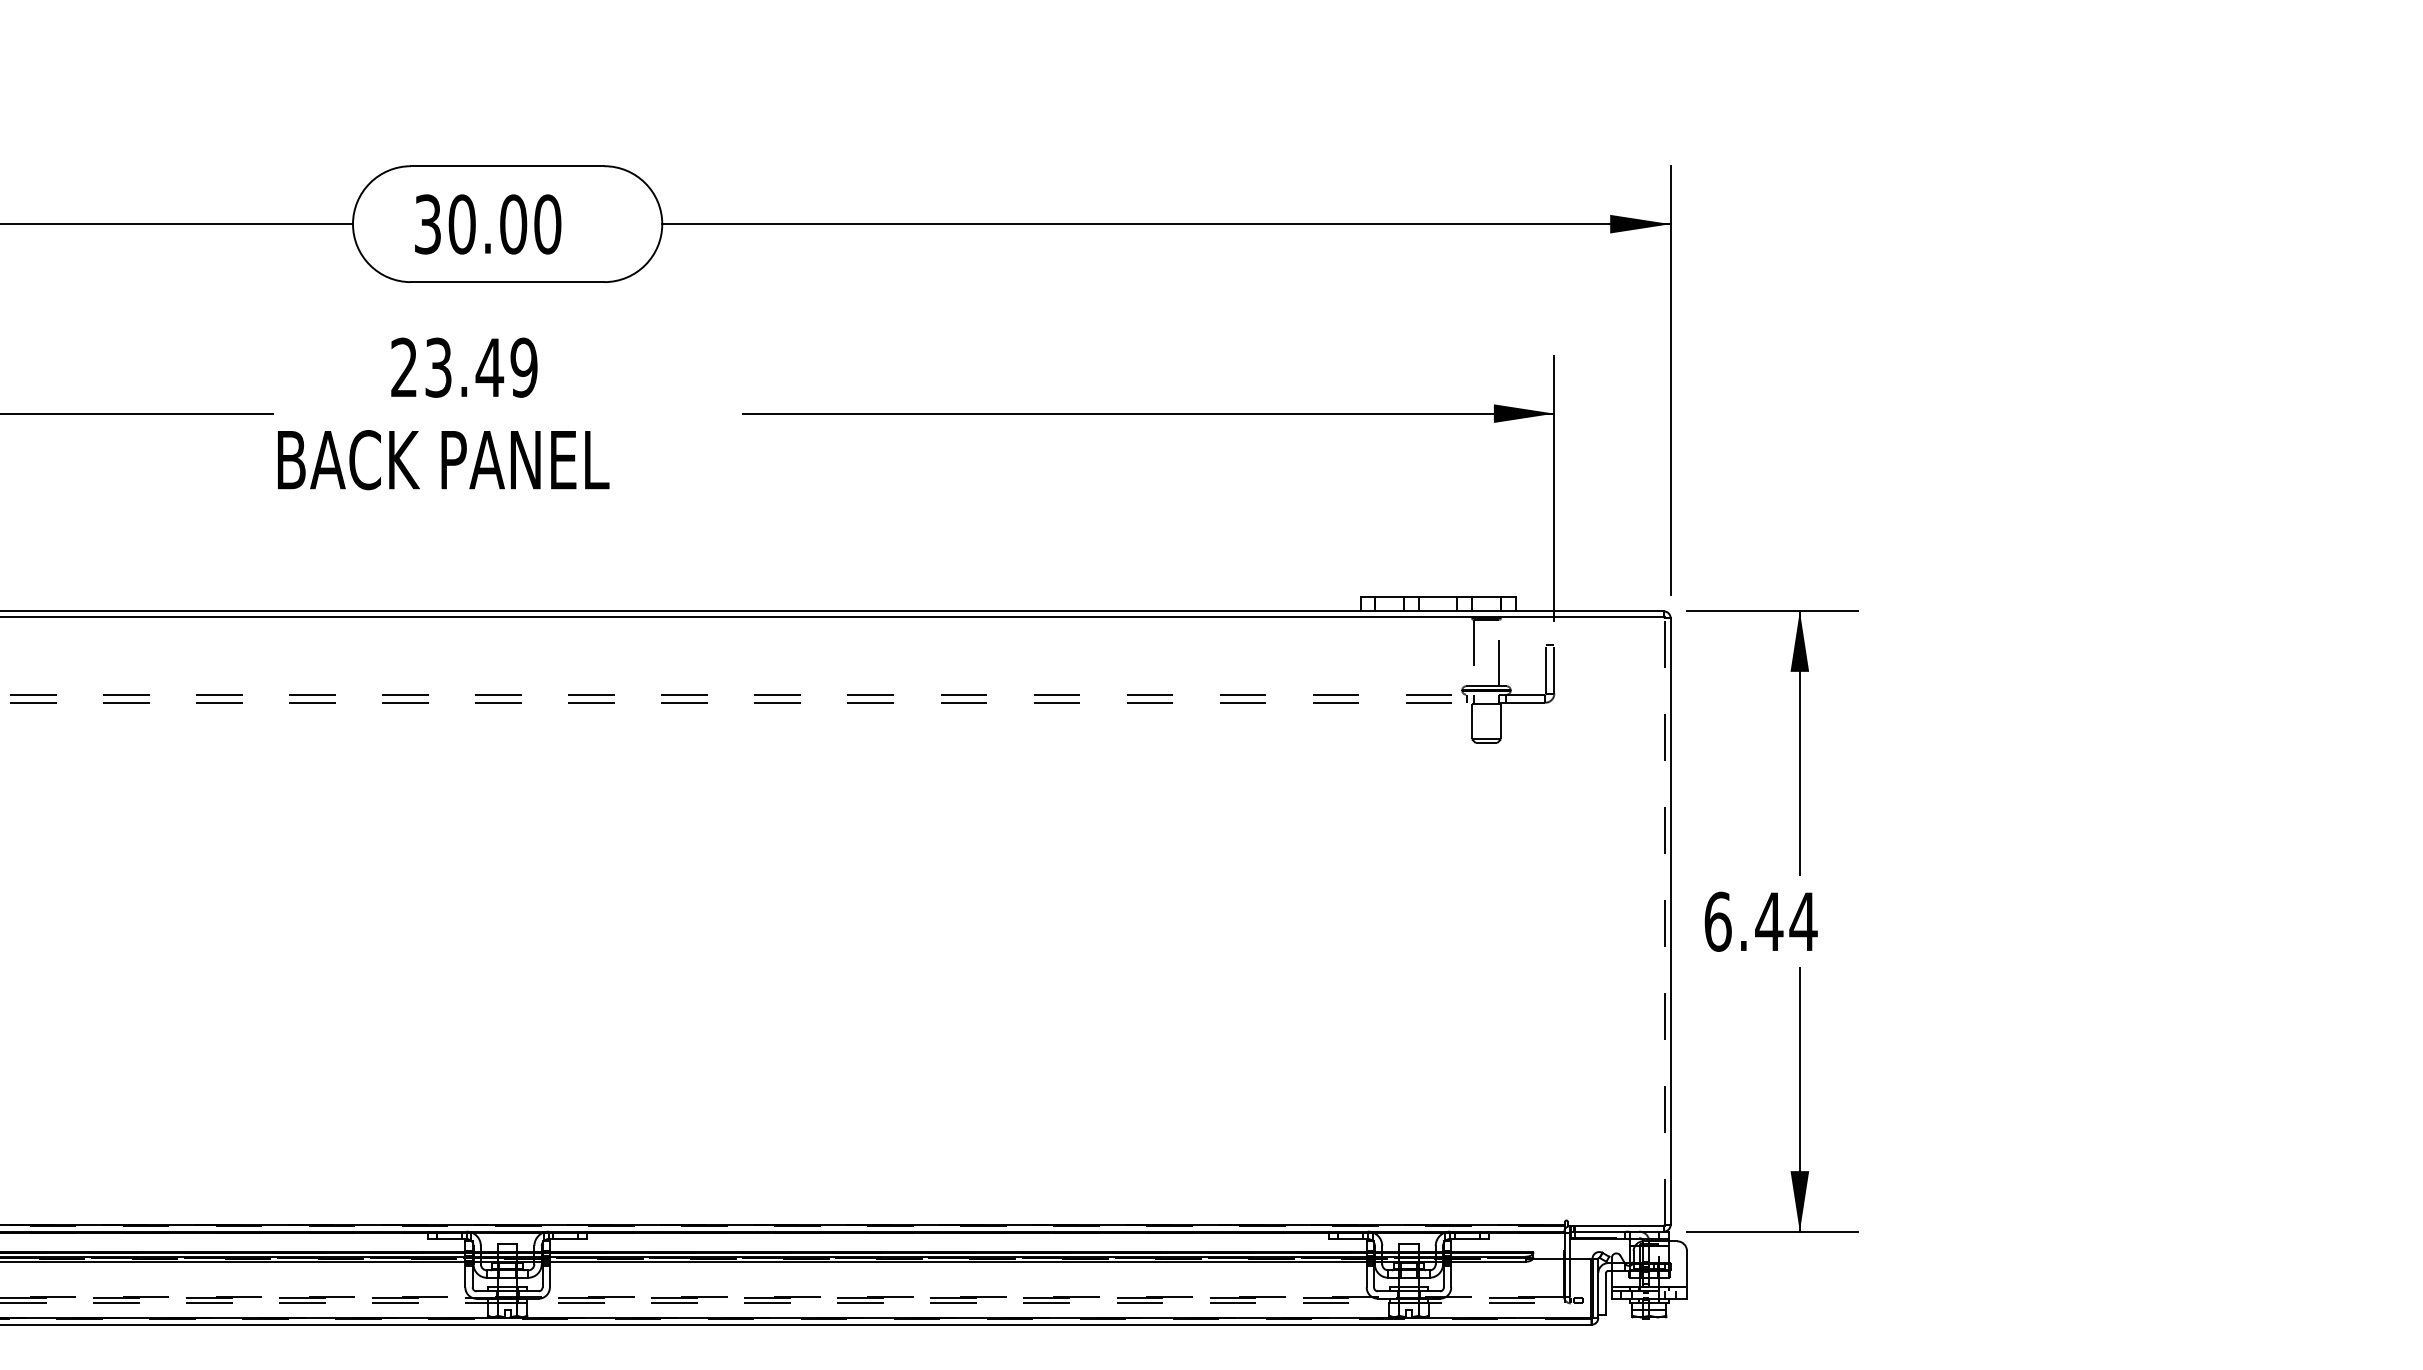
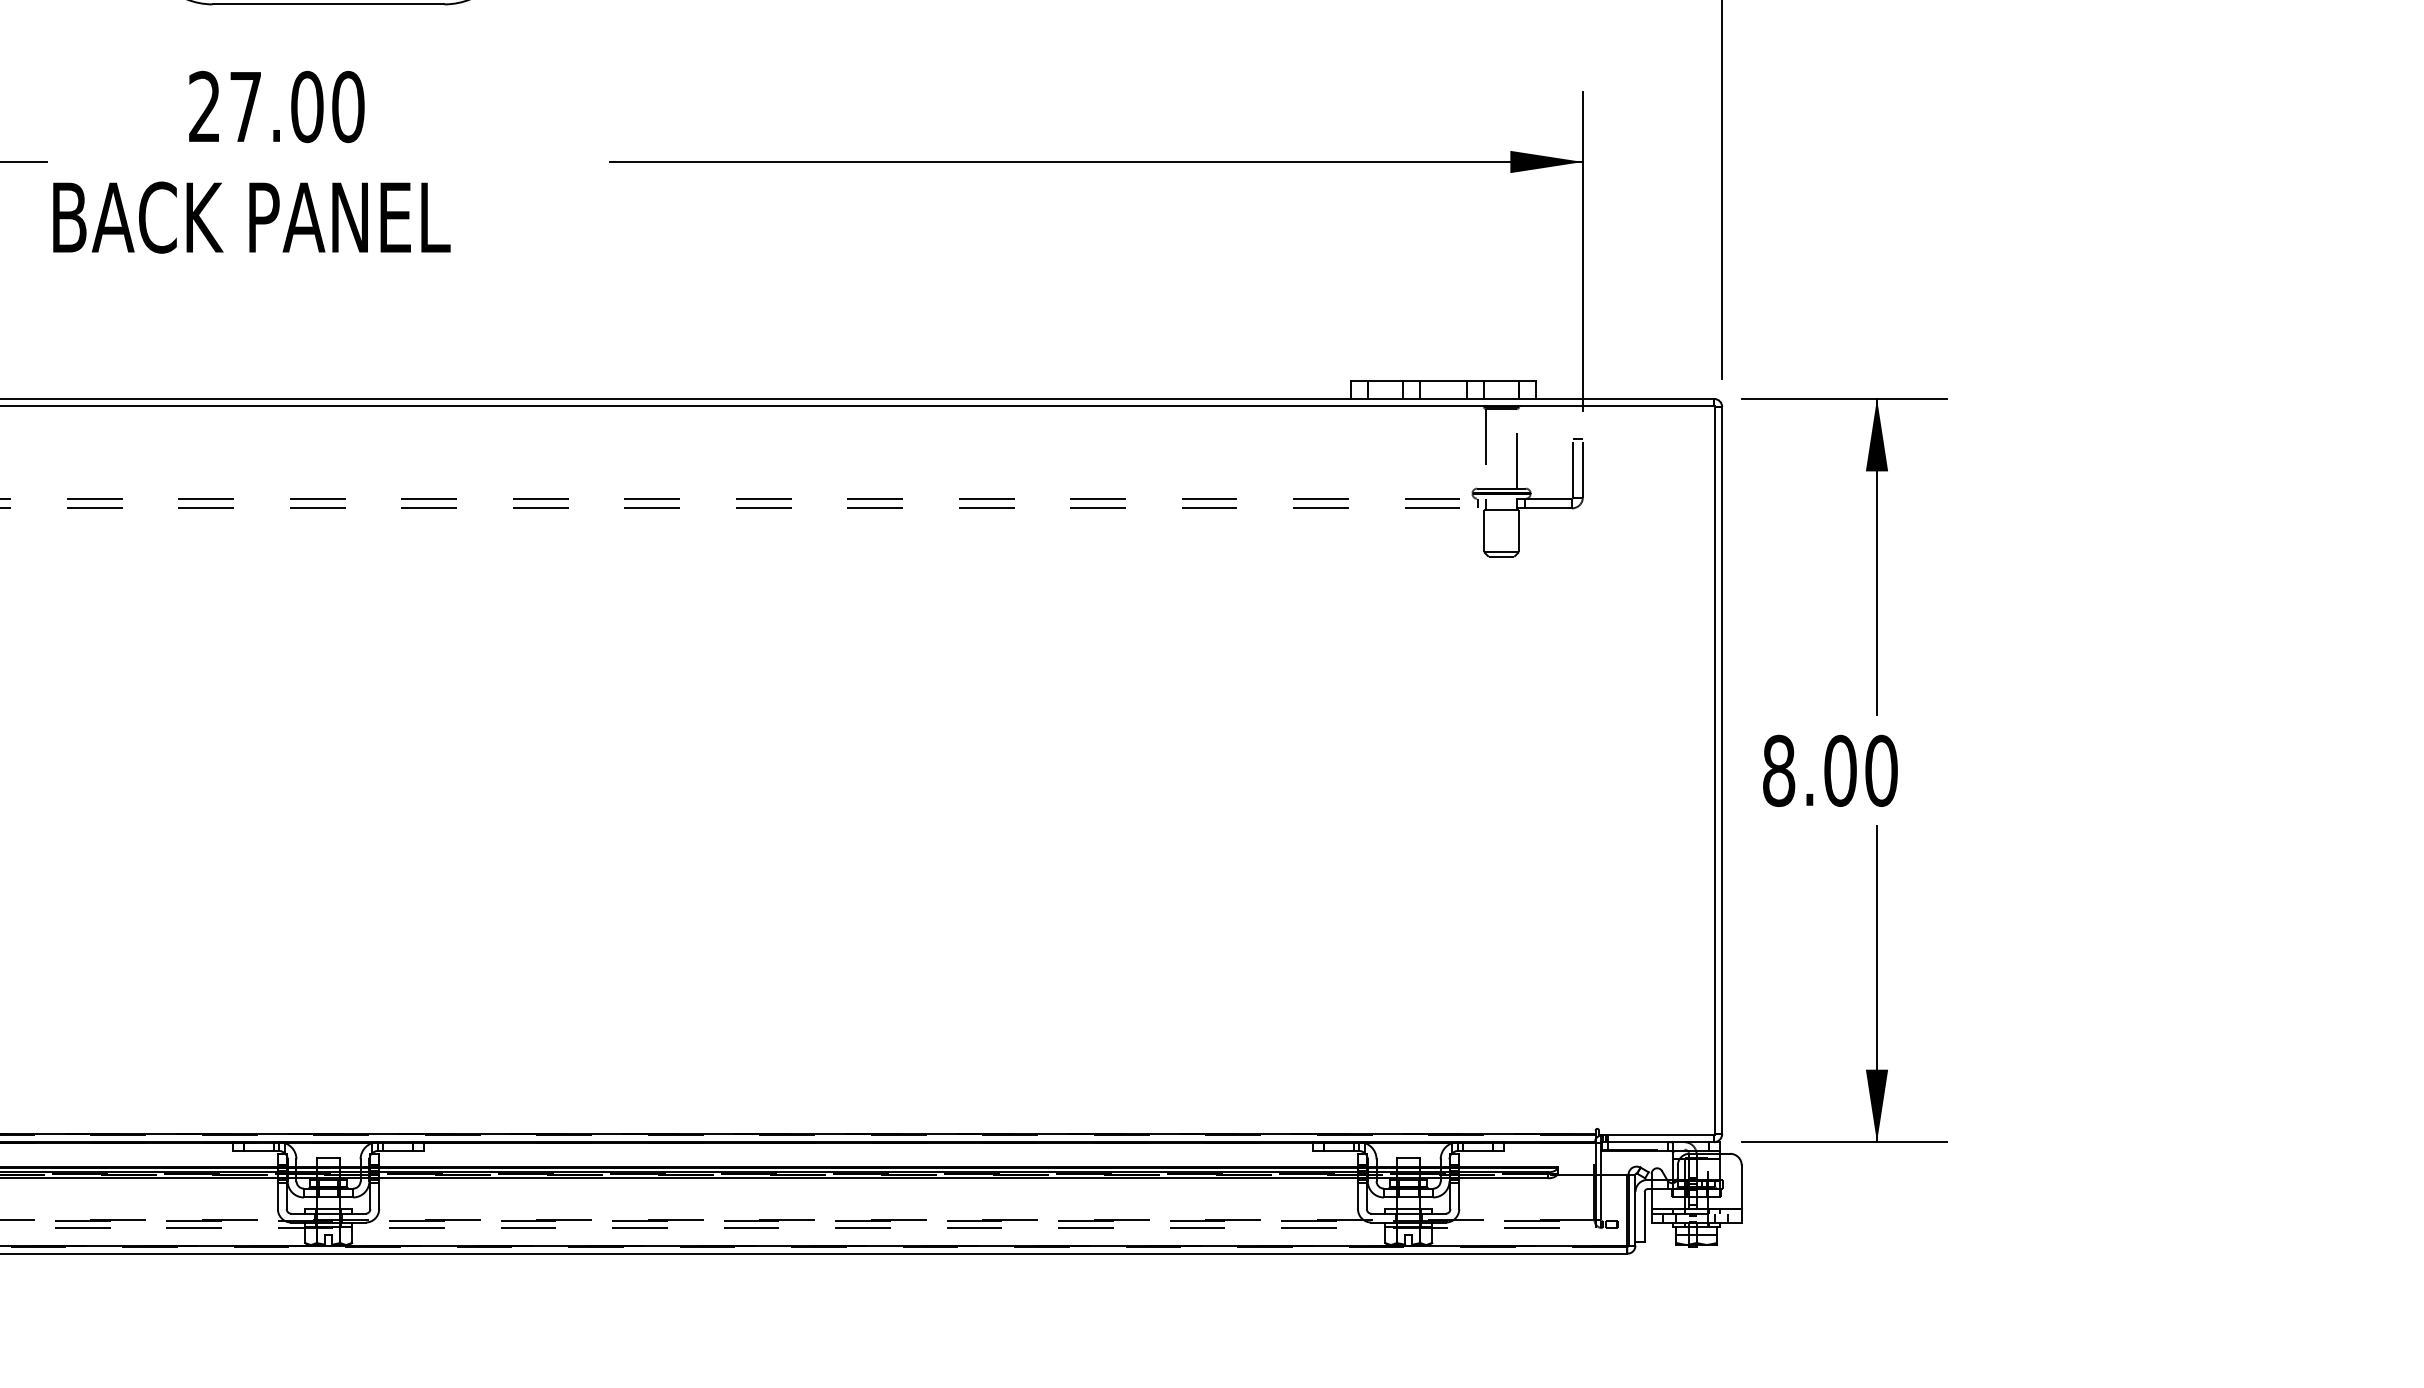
text: (481, 367) -> (297, 106), 23.49 -> 27.00
line: (1664, 921) -> (1714, 770), dashed -> solid
text: (1760, 921) -> (1829, 770), 6.44 -> 8.00

